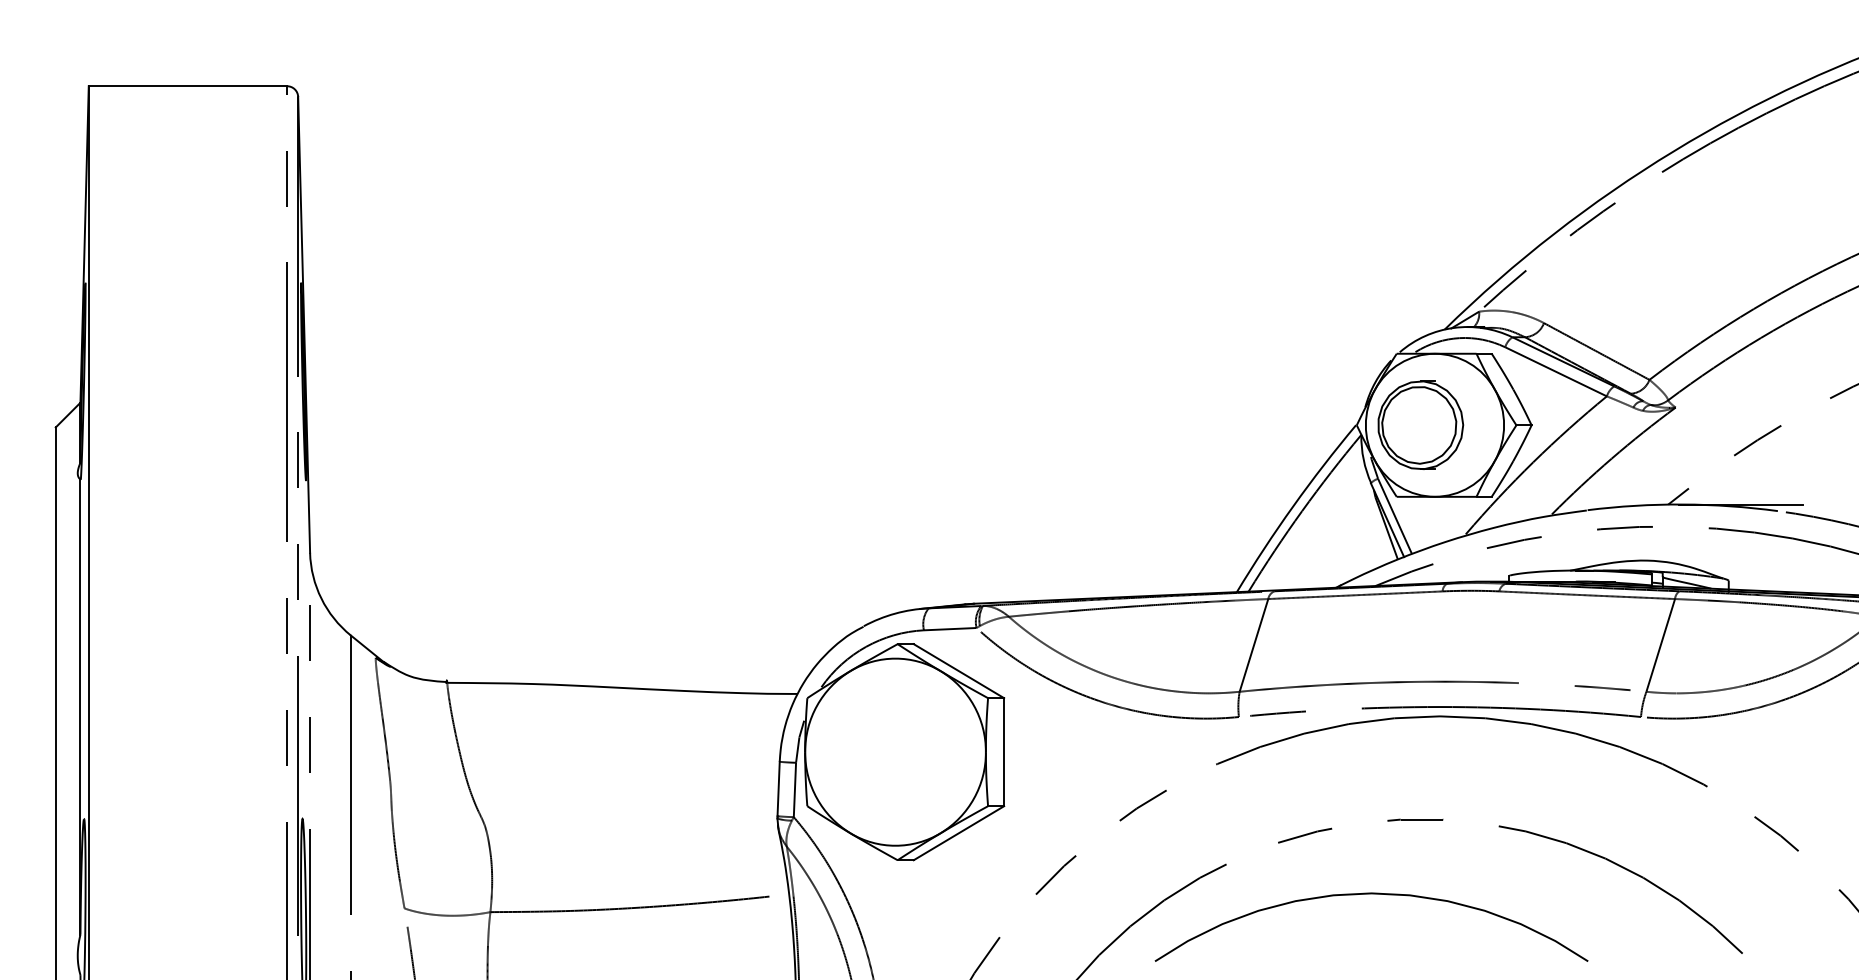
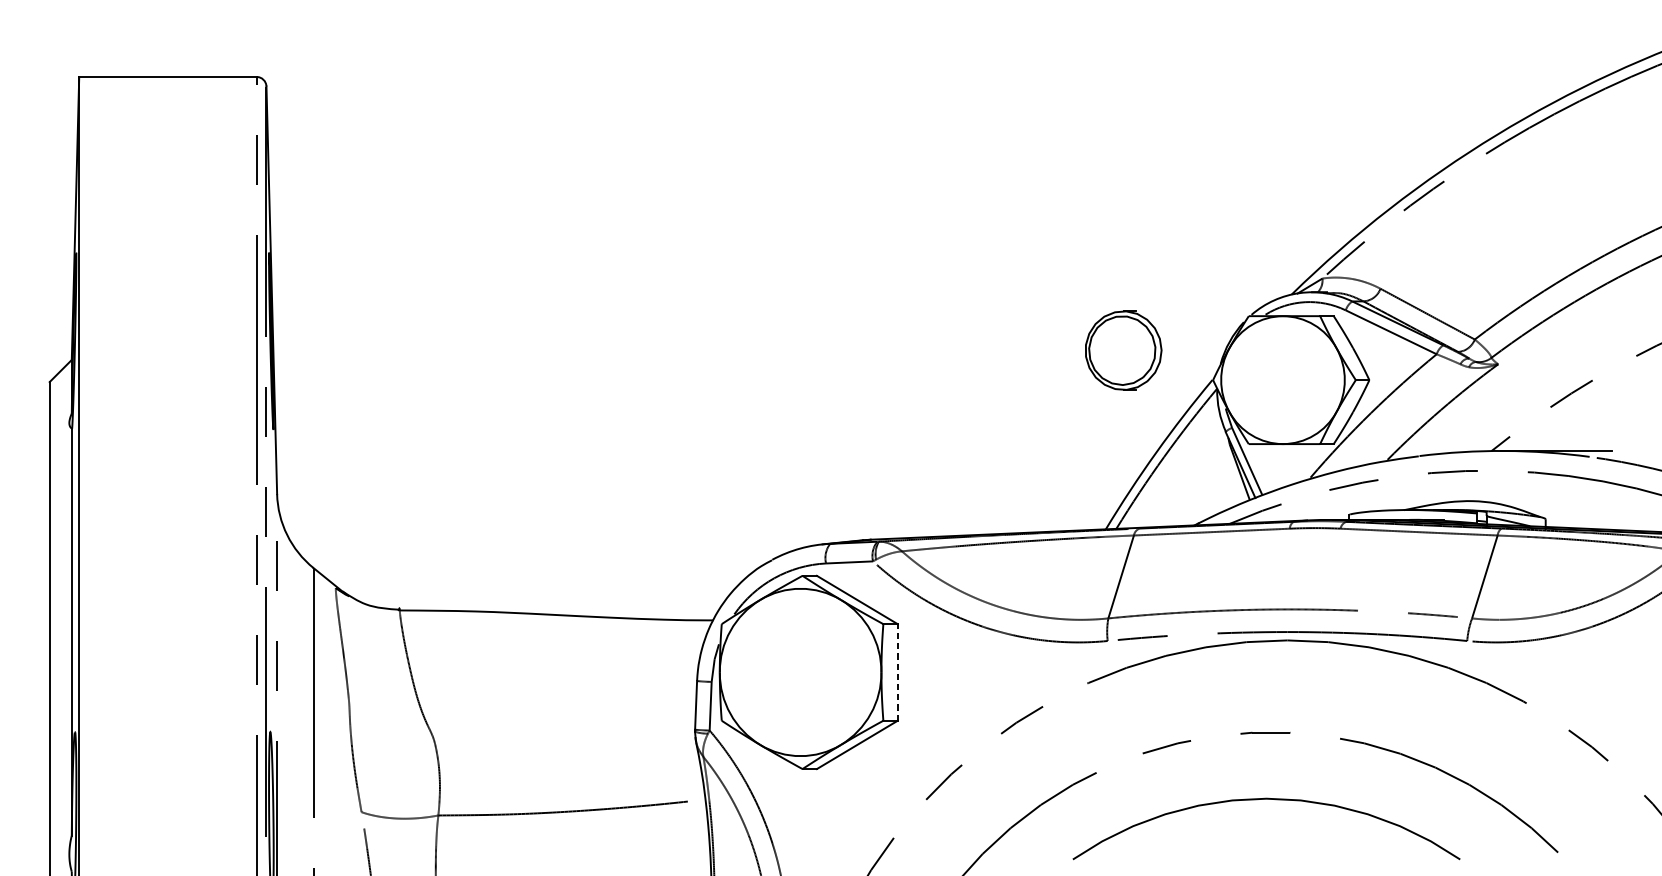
part: (1420, 424) -> (1123, 349), moved
line: (1004, 751) -> (898, 671), solid -> dashed
curve: (1371, 894) -> (1266, 799), moved

